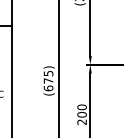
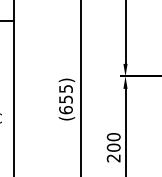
text: (48, 80) -> (65, 98), (675) -> (655)

